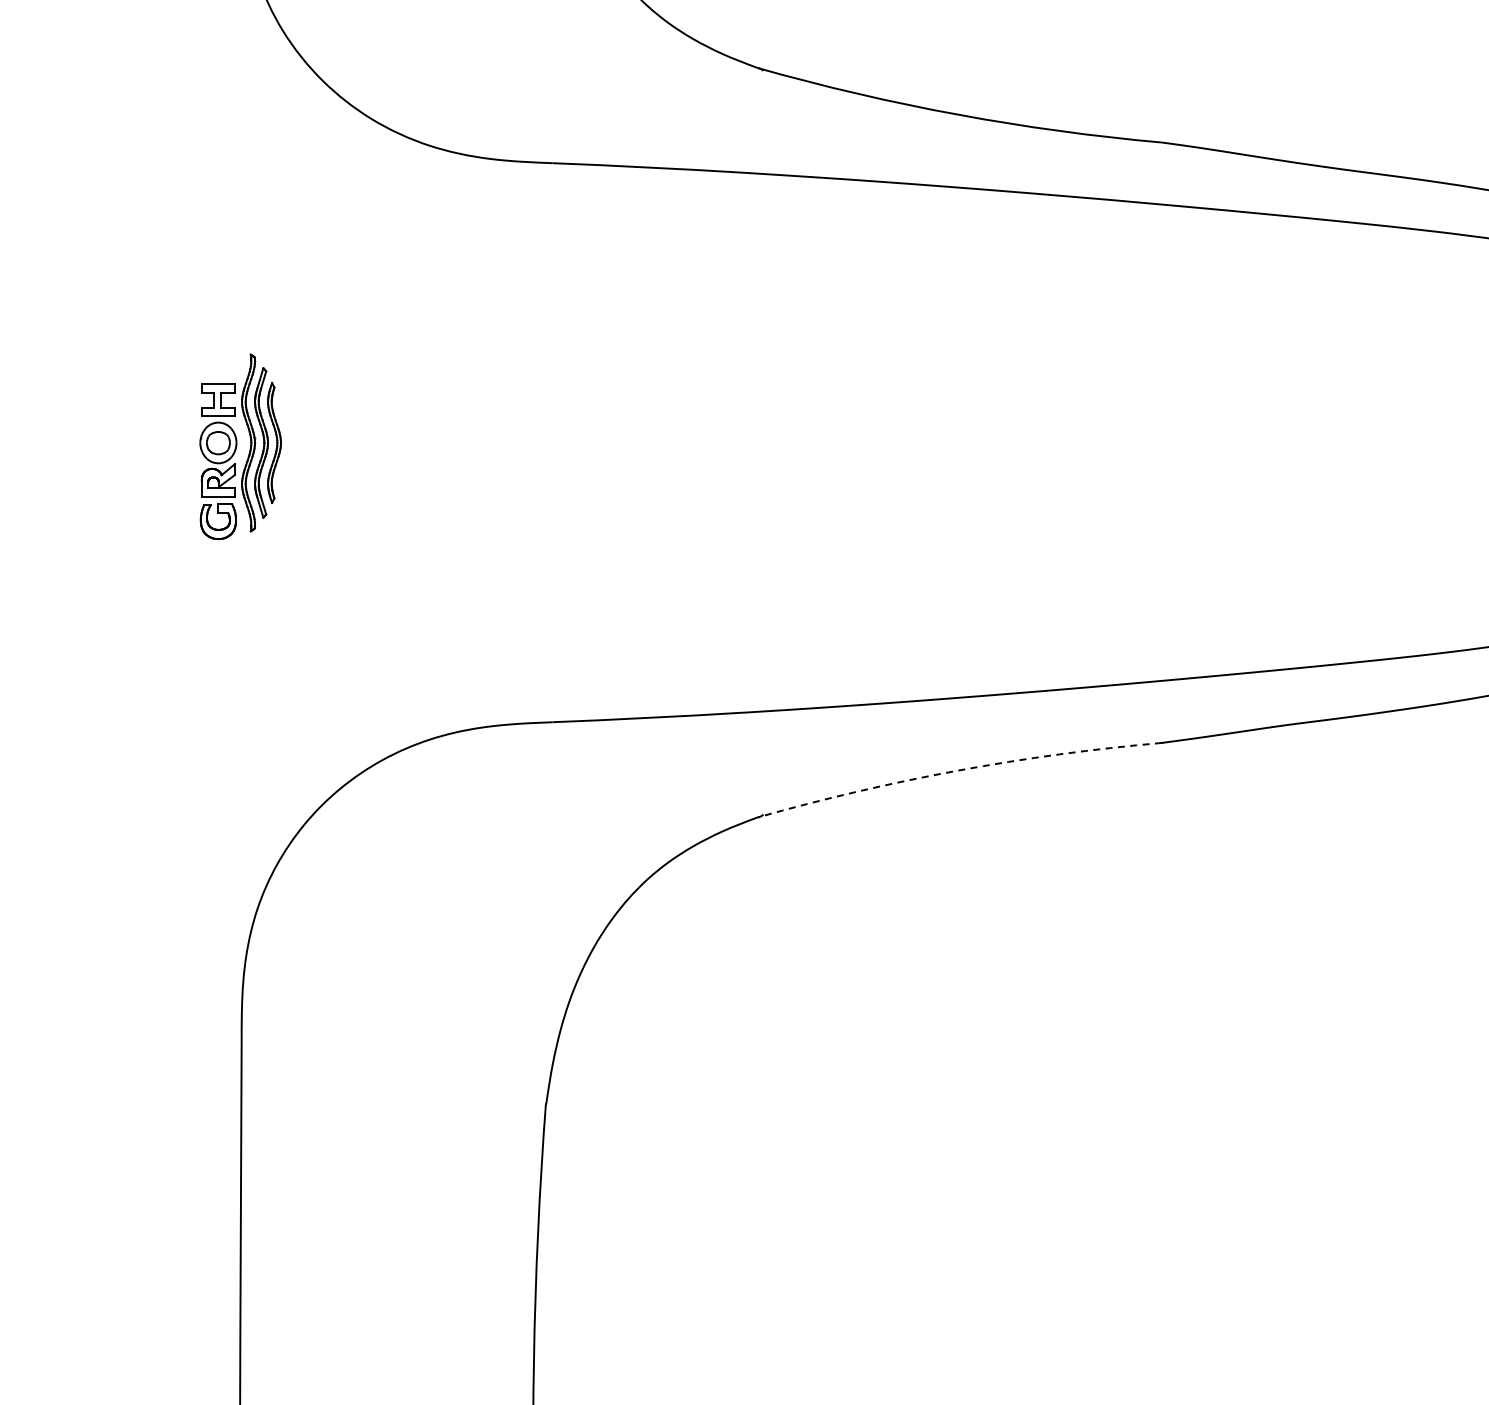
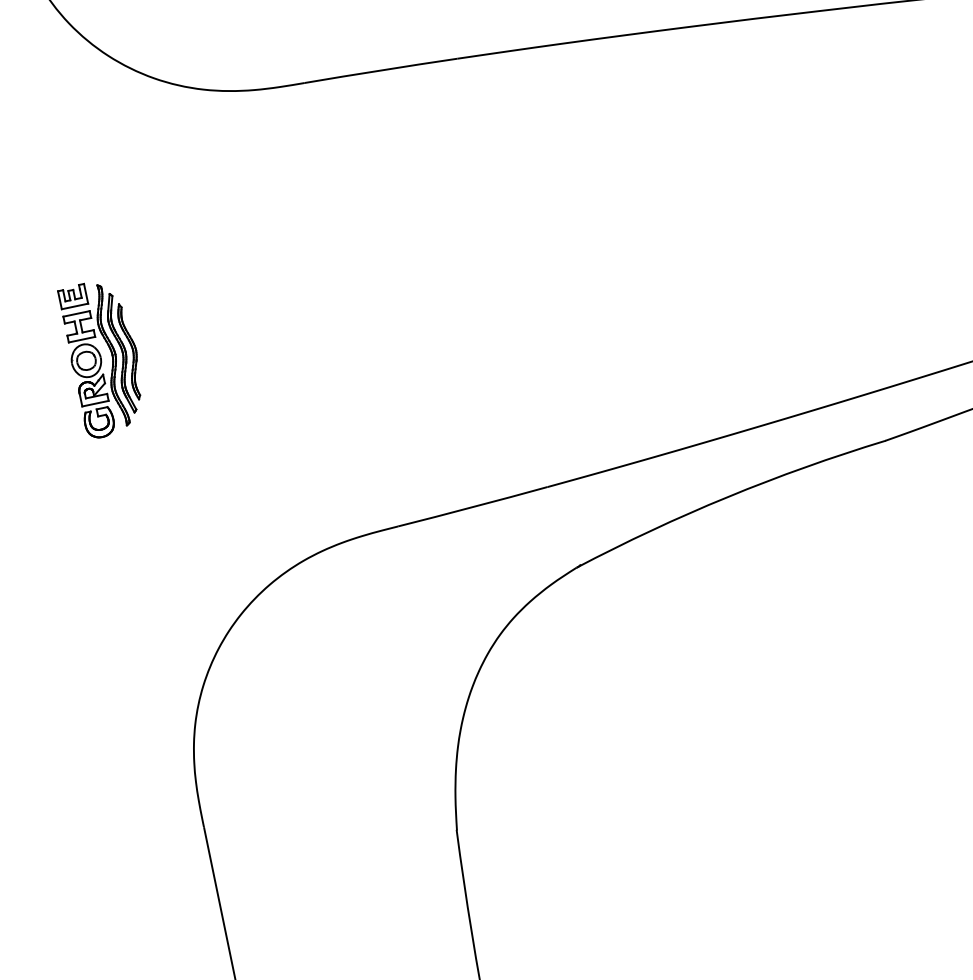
part: (218, 362) -> (73, 296), added
arc: (958, 770) -> (728, 496), dashed -> solid

